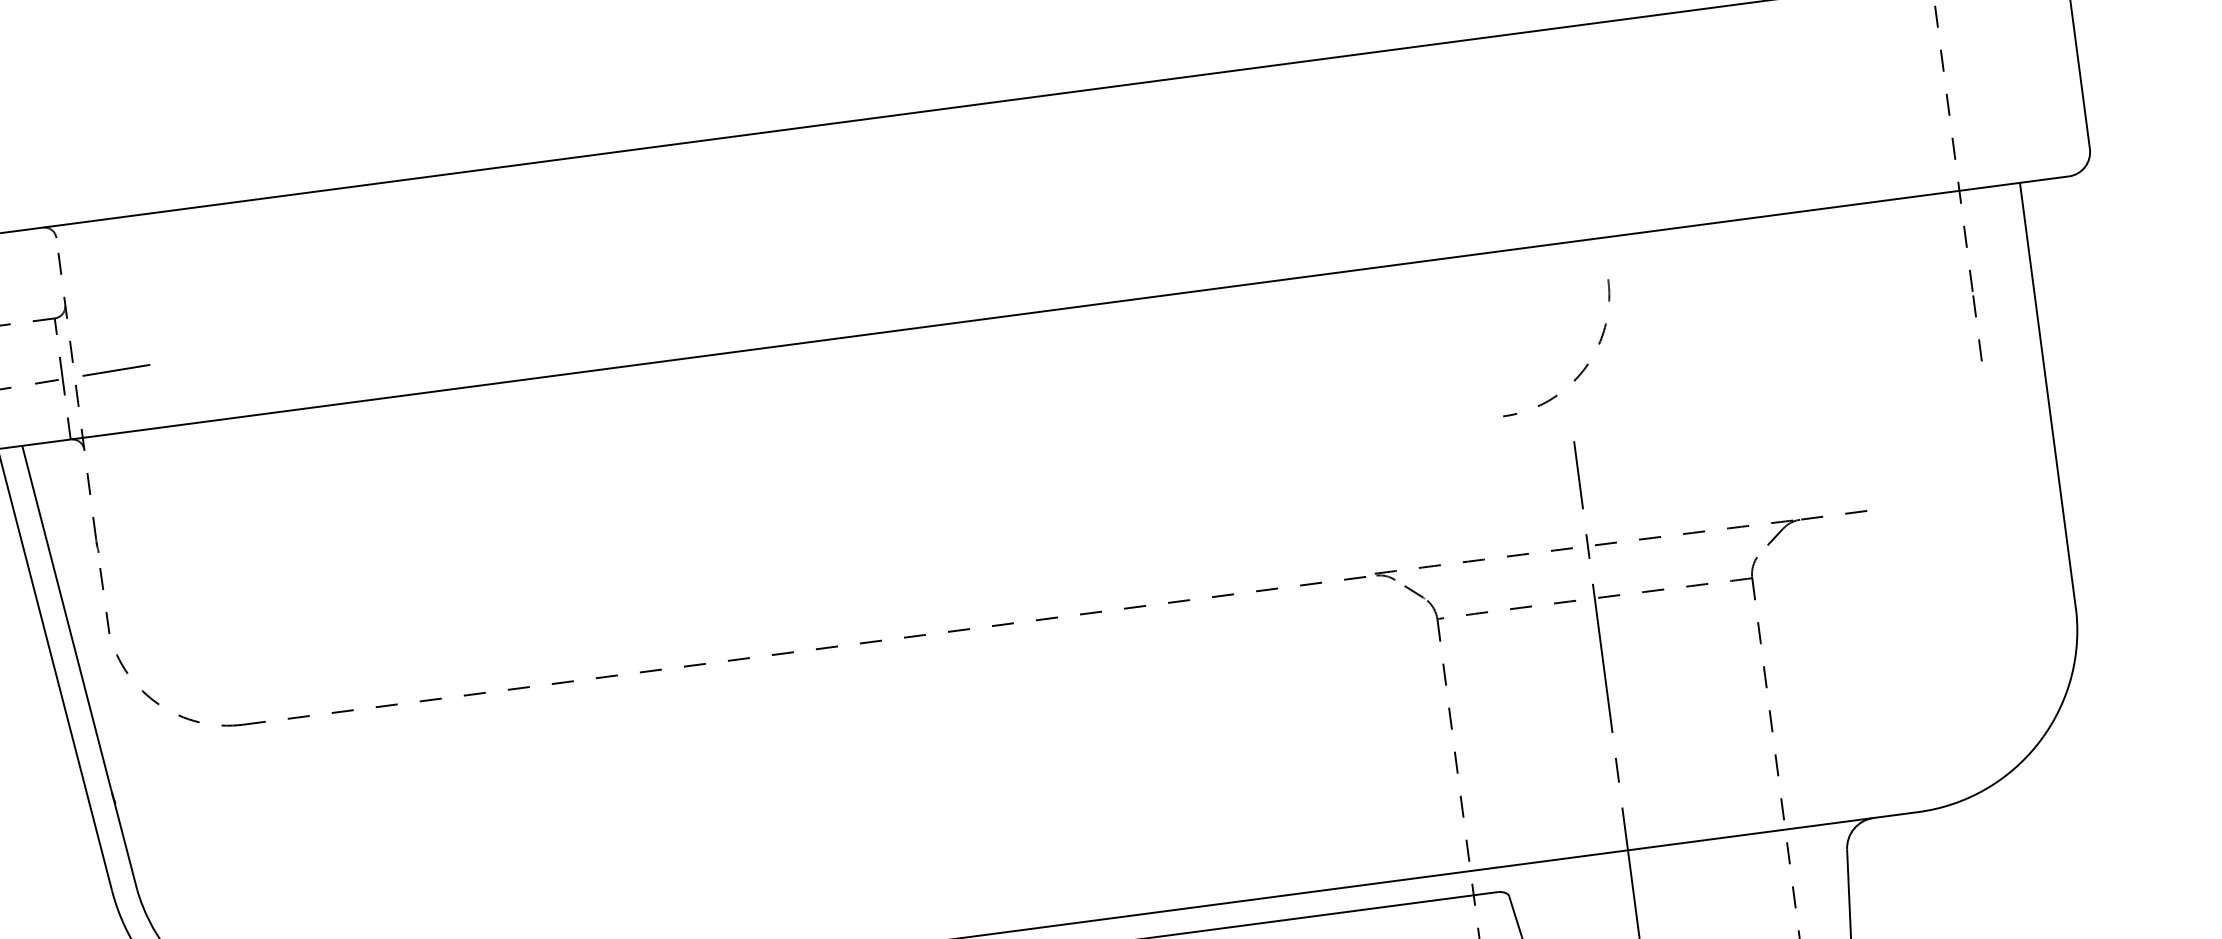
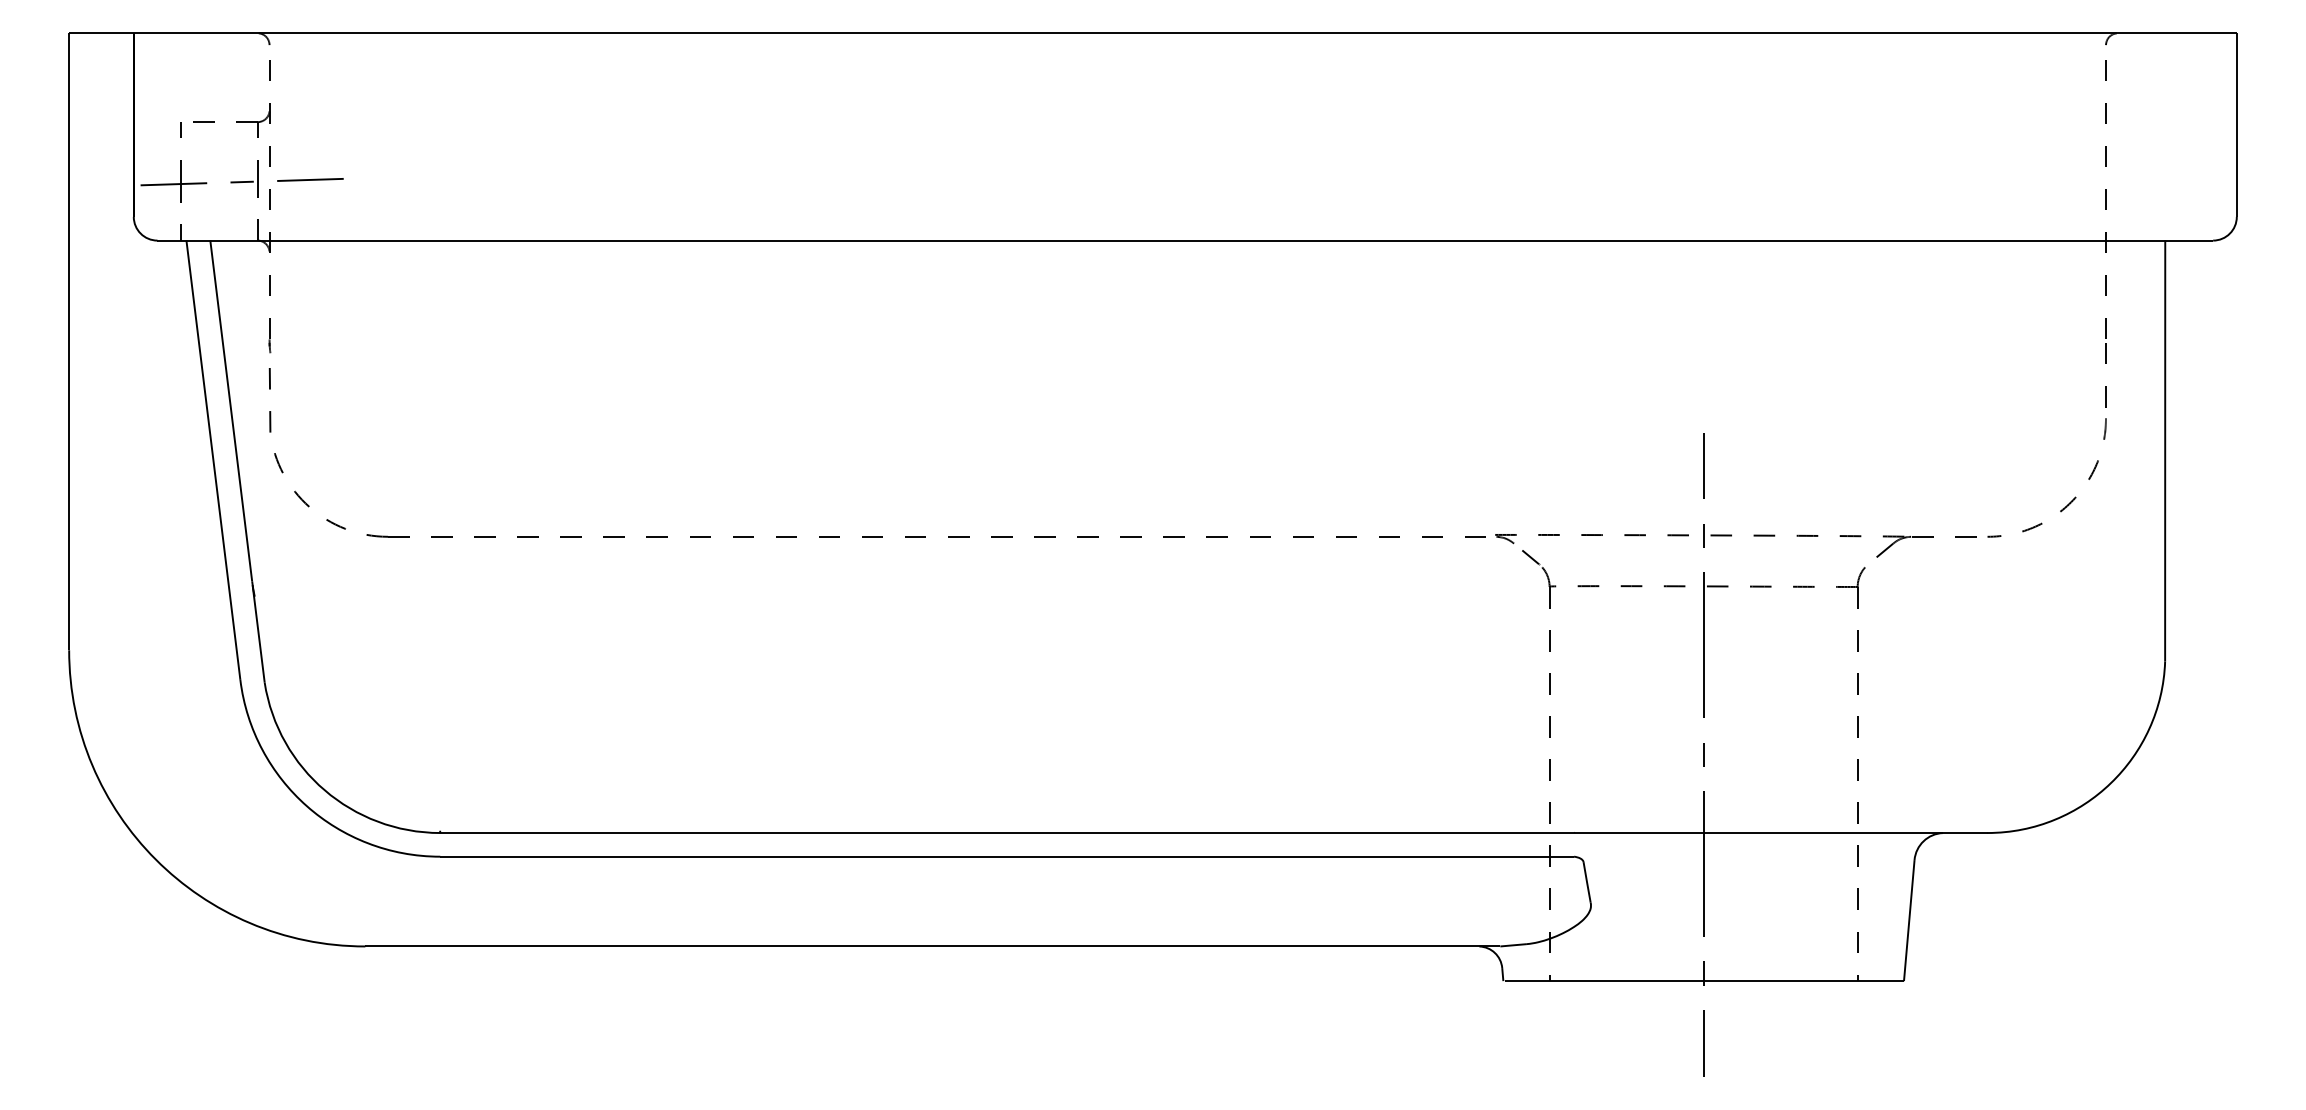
part: (1583, 369) -> (2070, 501), moved

